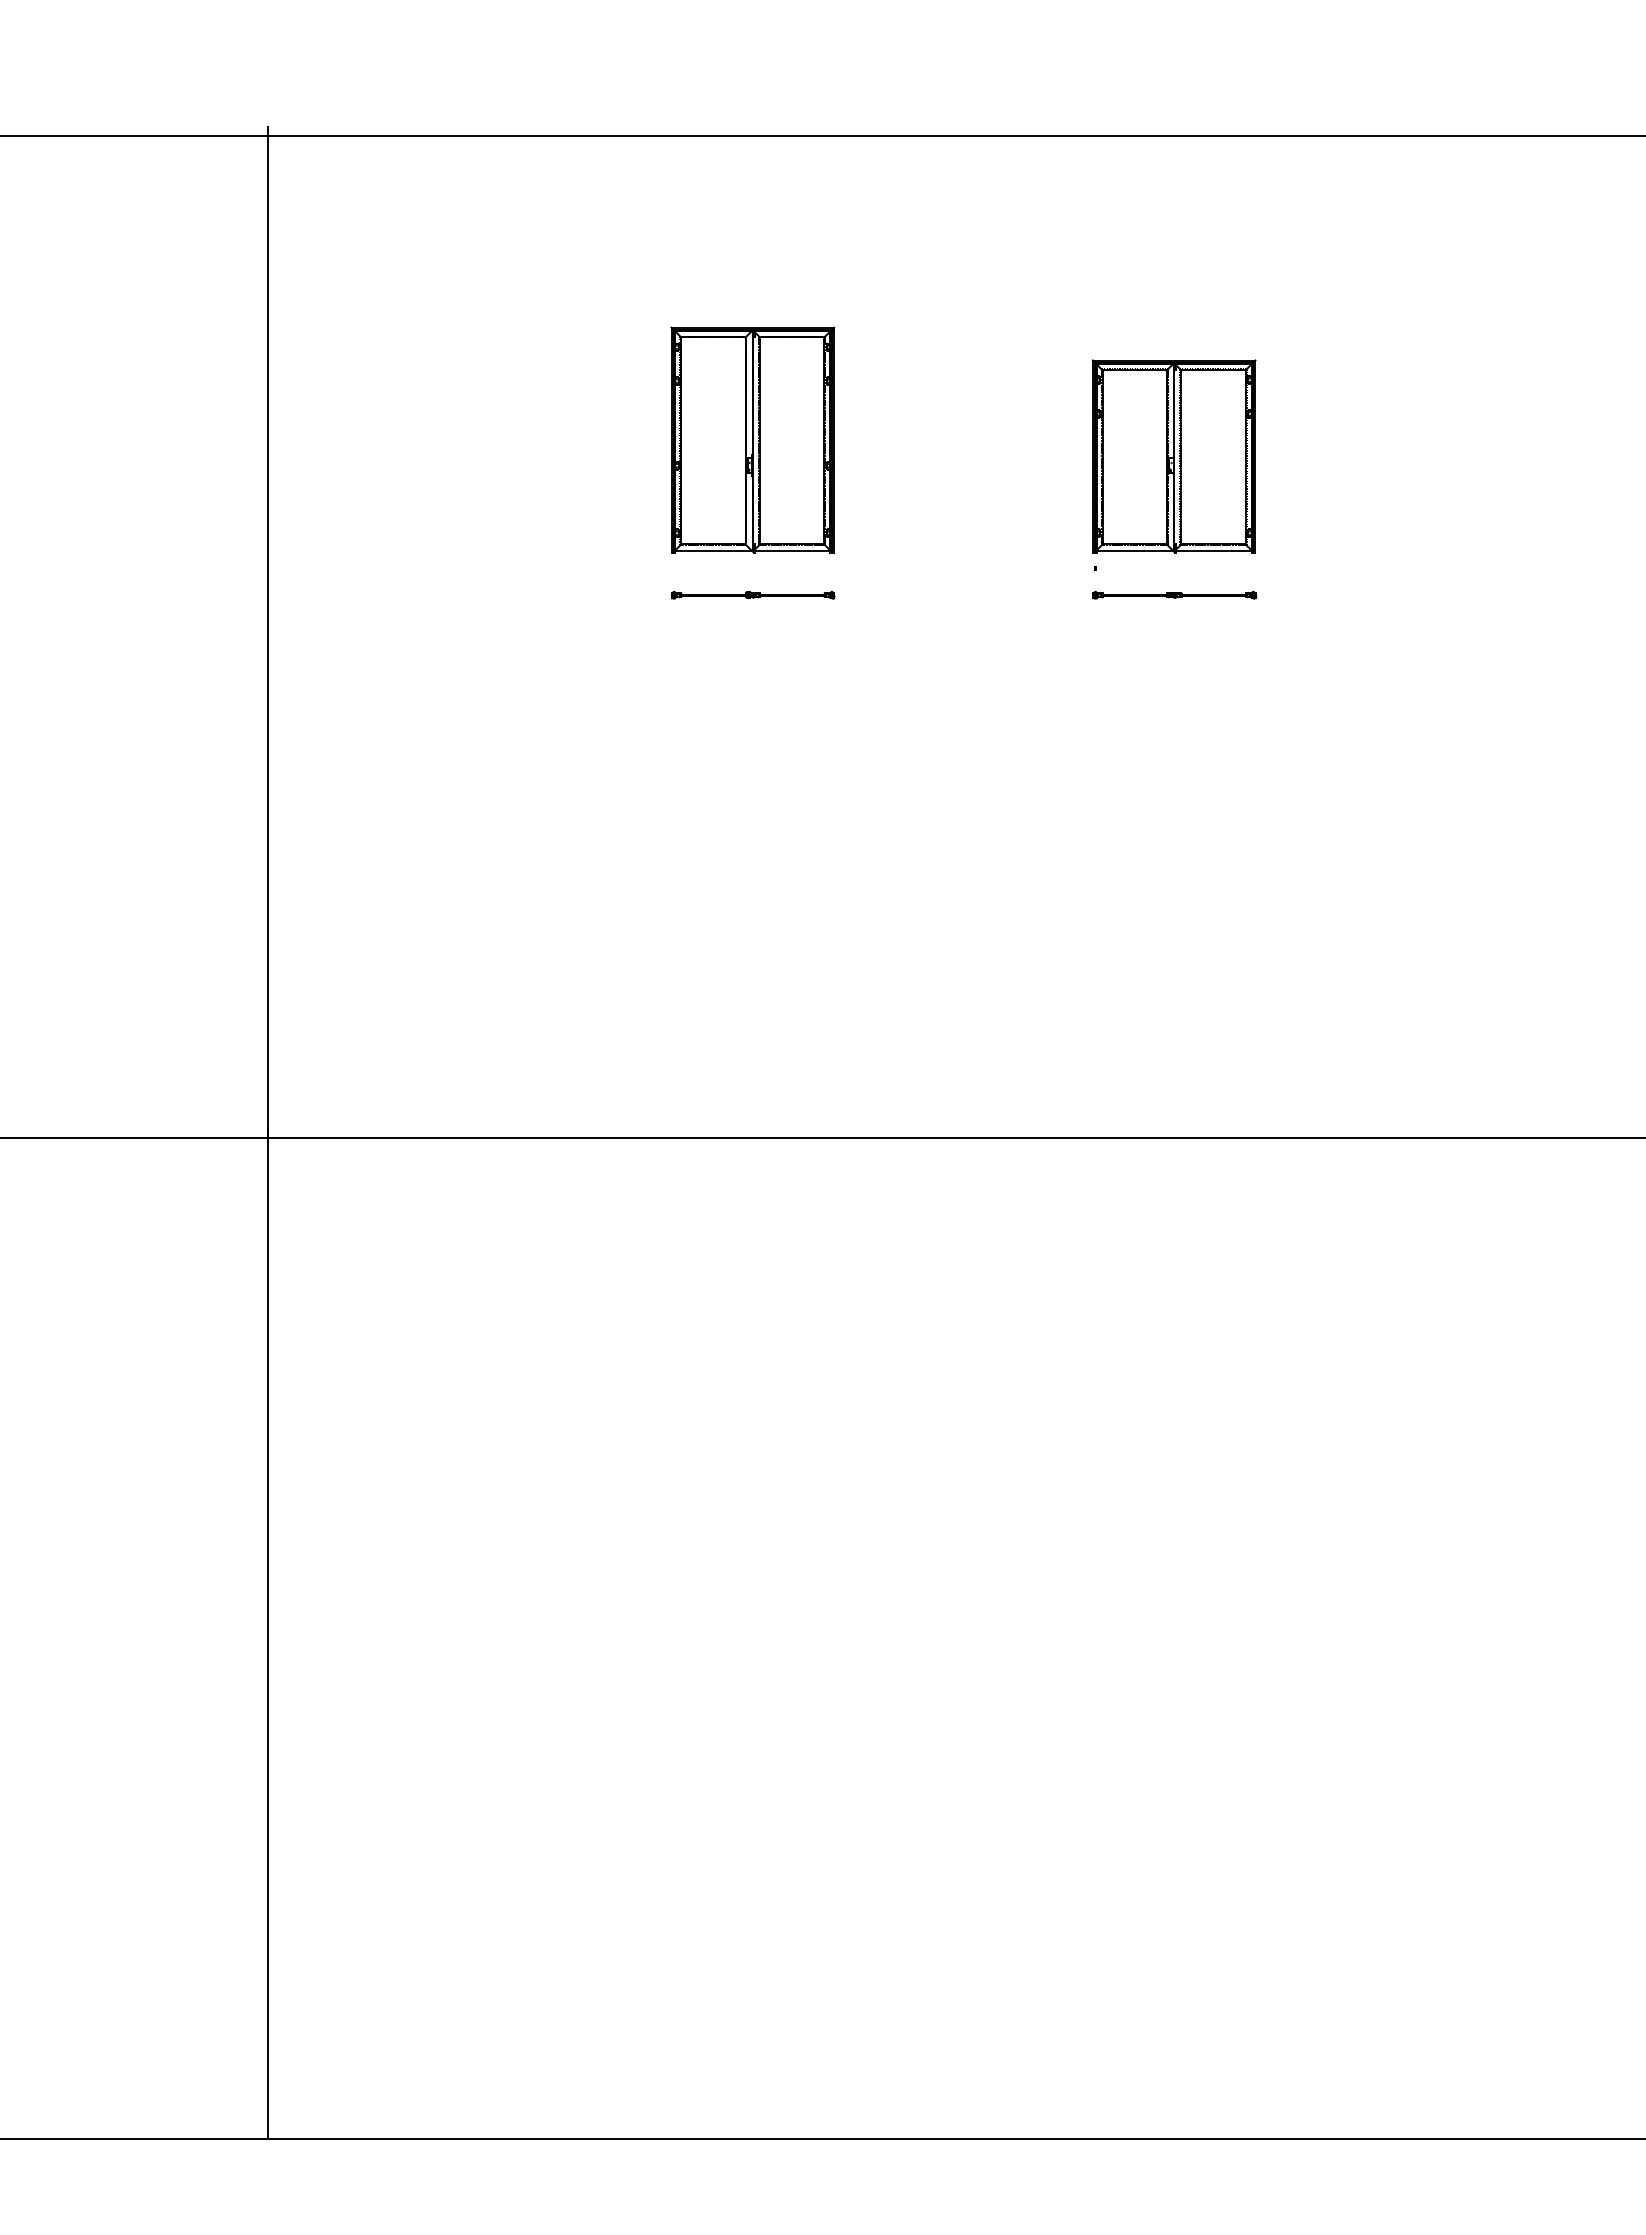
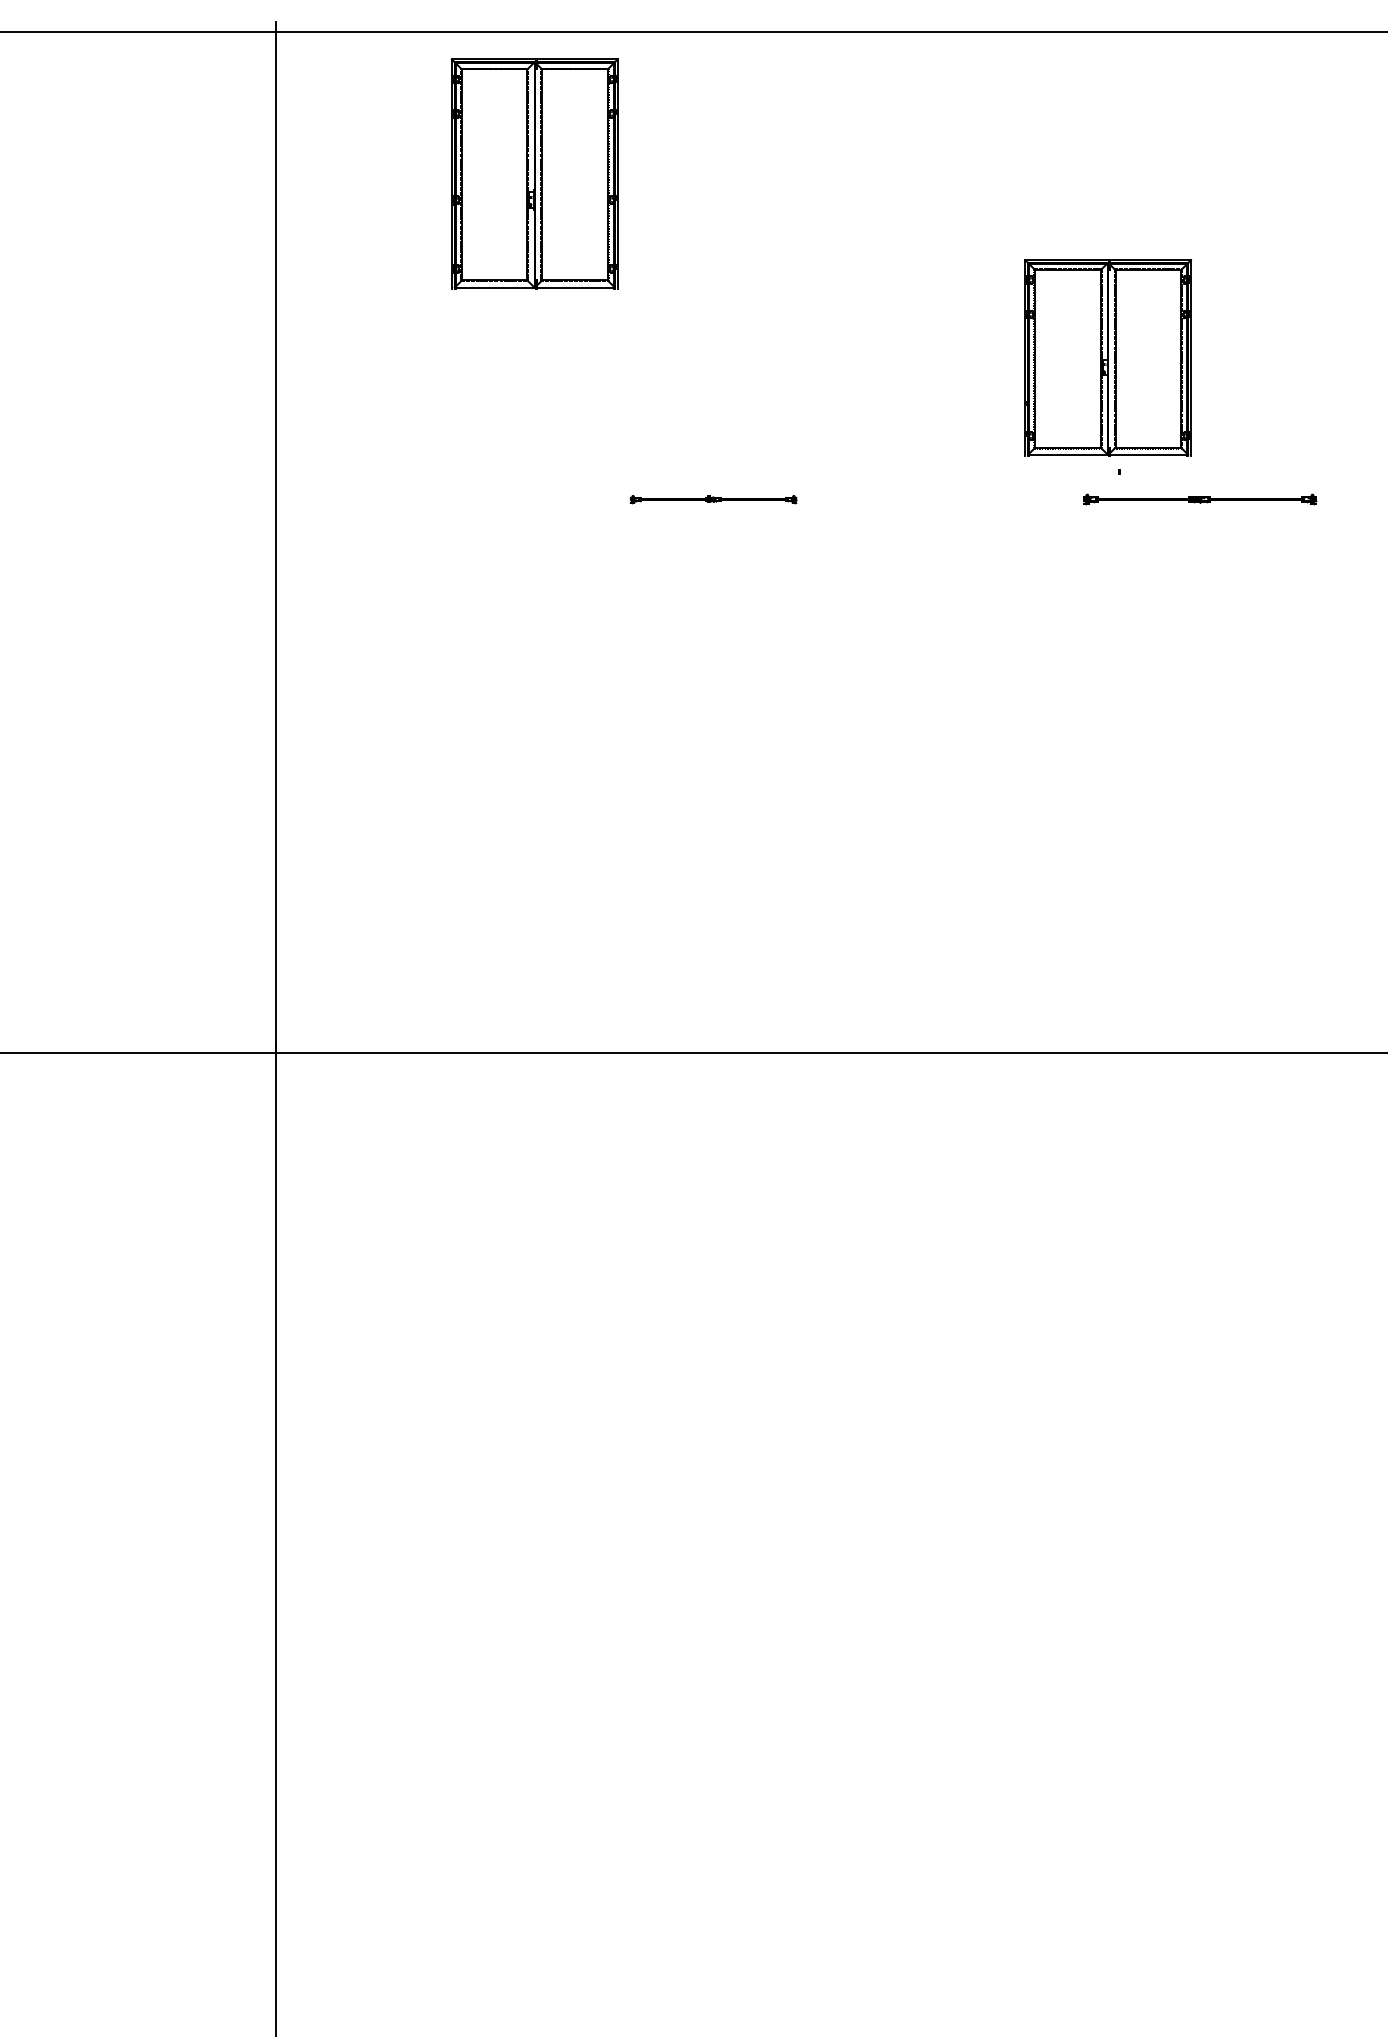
part: (752, 439) -> (534, 173), moved
part: (1173, 456) -> (1107, 358), moved
part: (753, 594) -> (713, 498), moved
part: (1174, 594) -> (1200, 498), size x1.4

